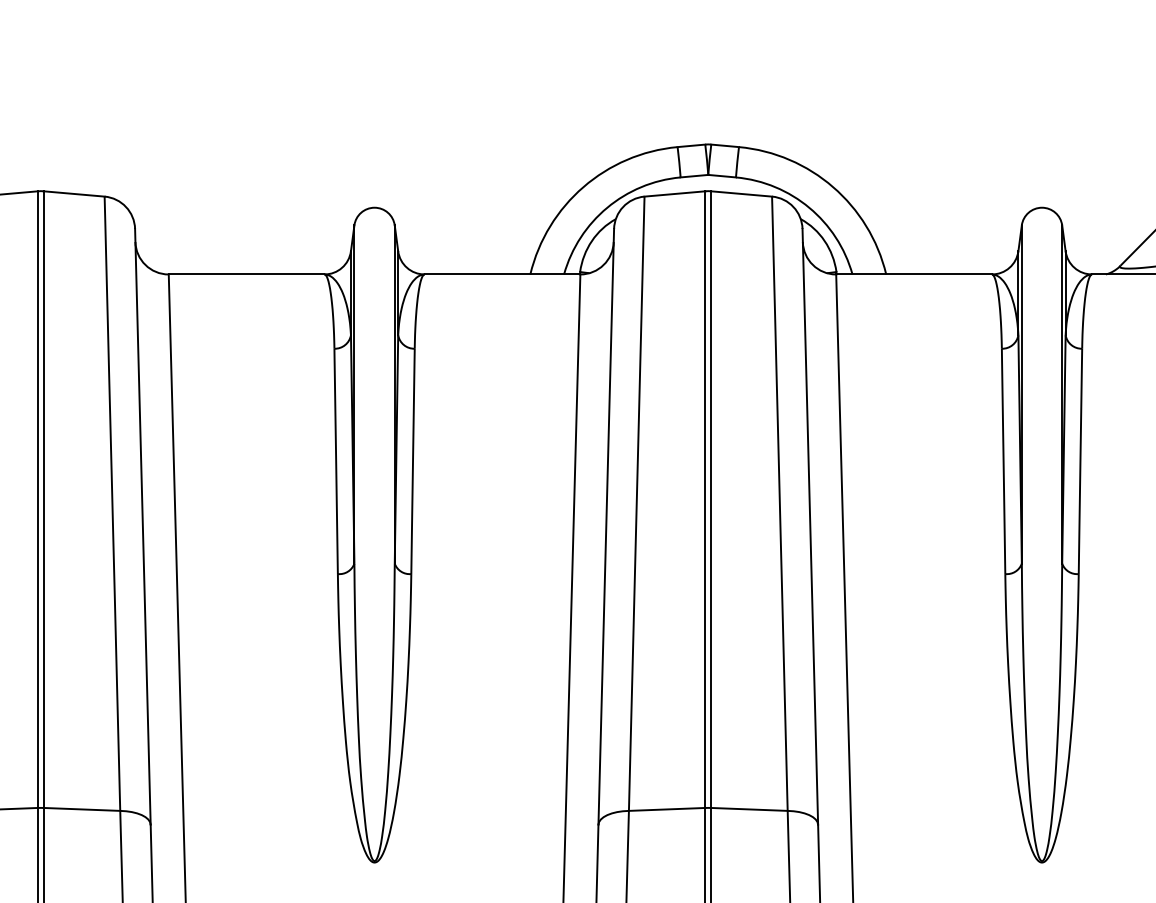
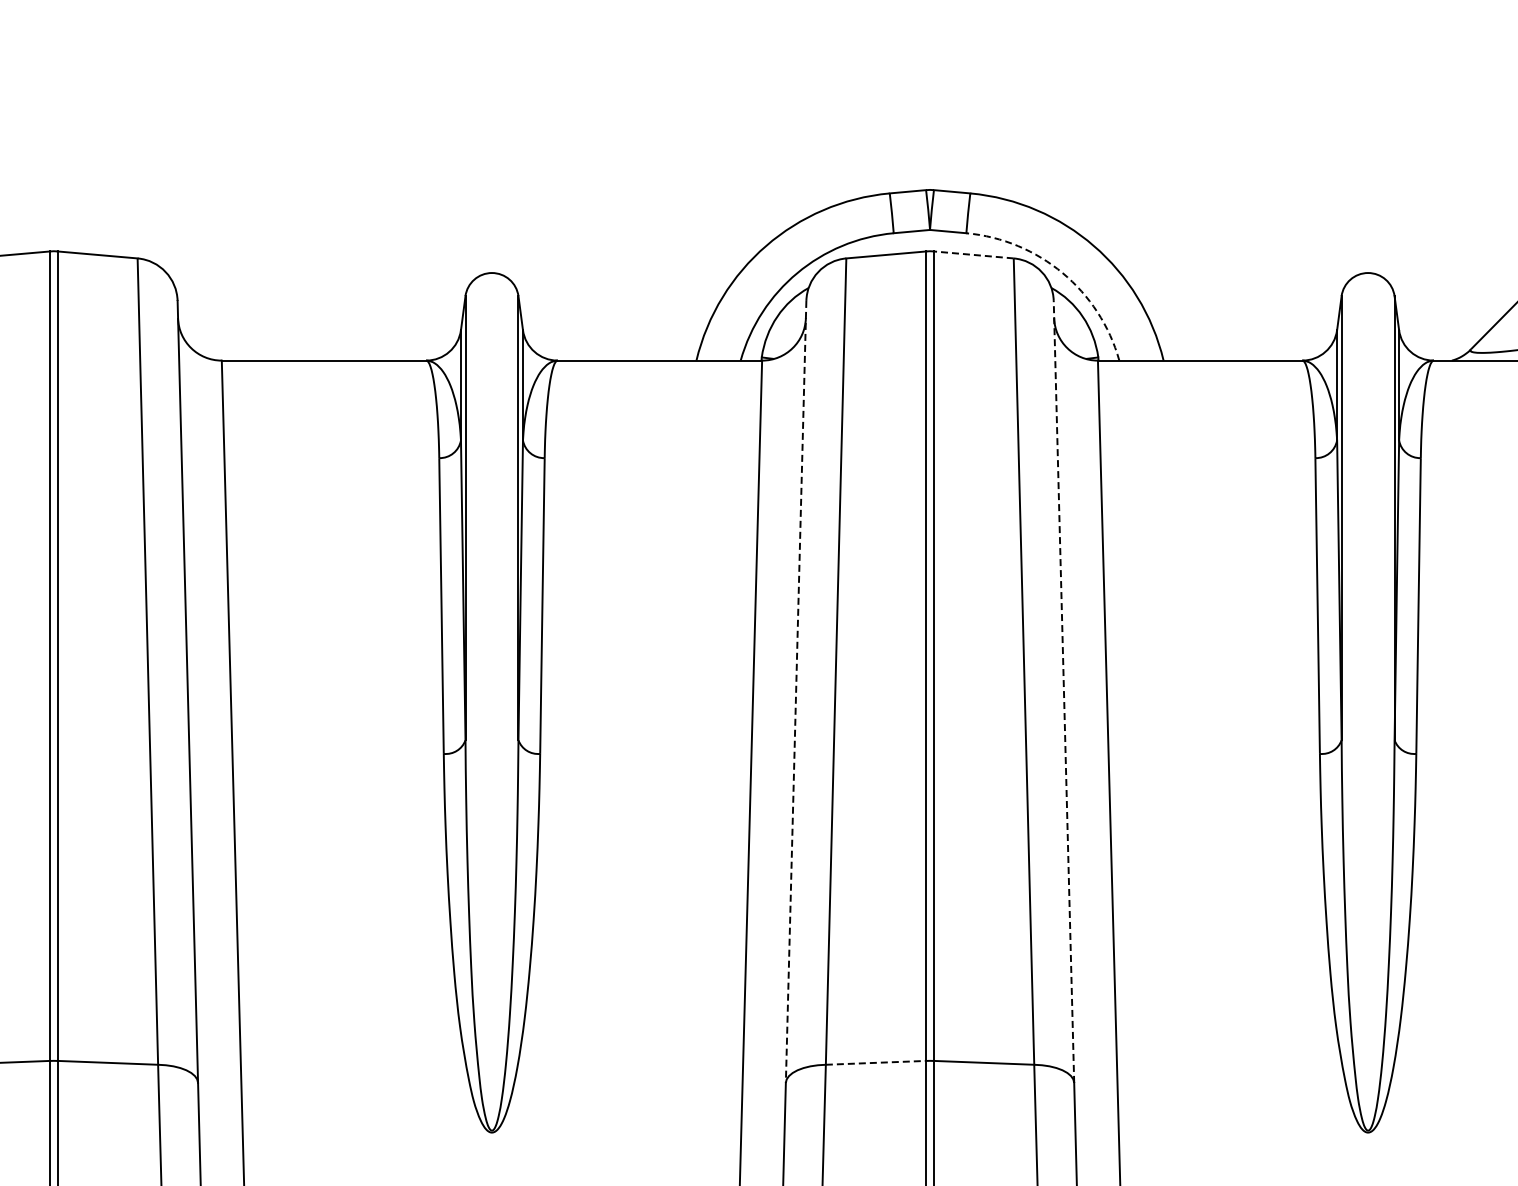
line: (741, 193) -> (973, 254), solid -> dashed
arc: (809, 208) -> (1062, 273), solid -> dashed
line: (809, 526) -> (1063, 691), solid -> dashed
line: (606, 527) -> (796, 692), solid -> dashed
line: (667, 809) -> (876, 1062), solid -> dashed

